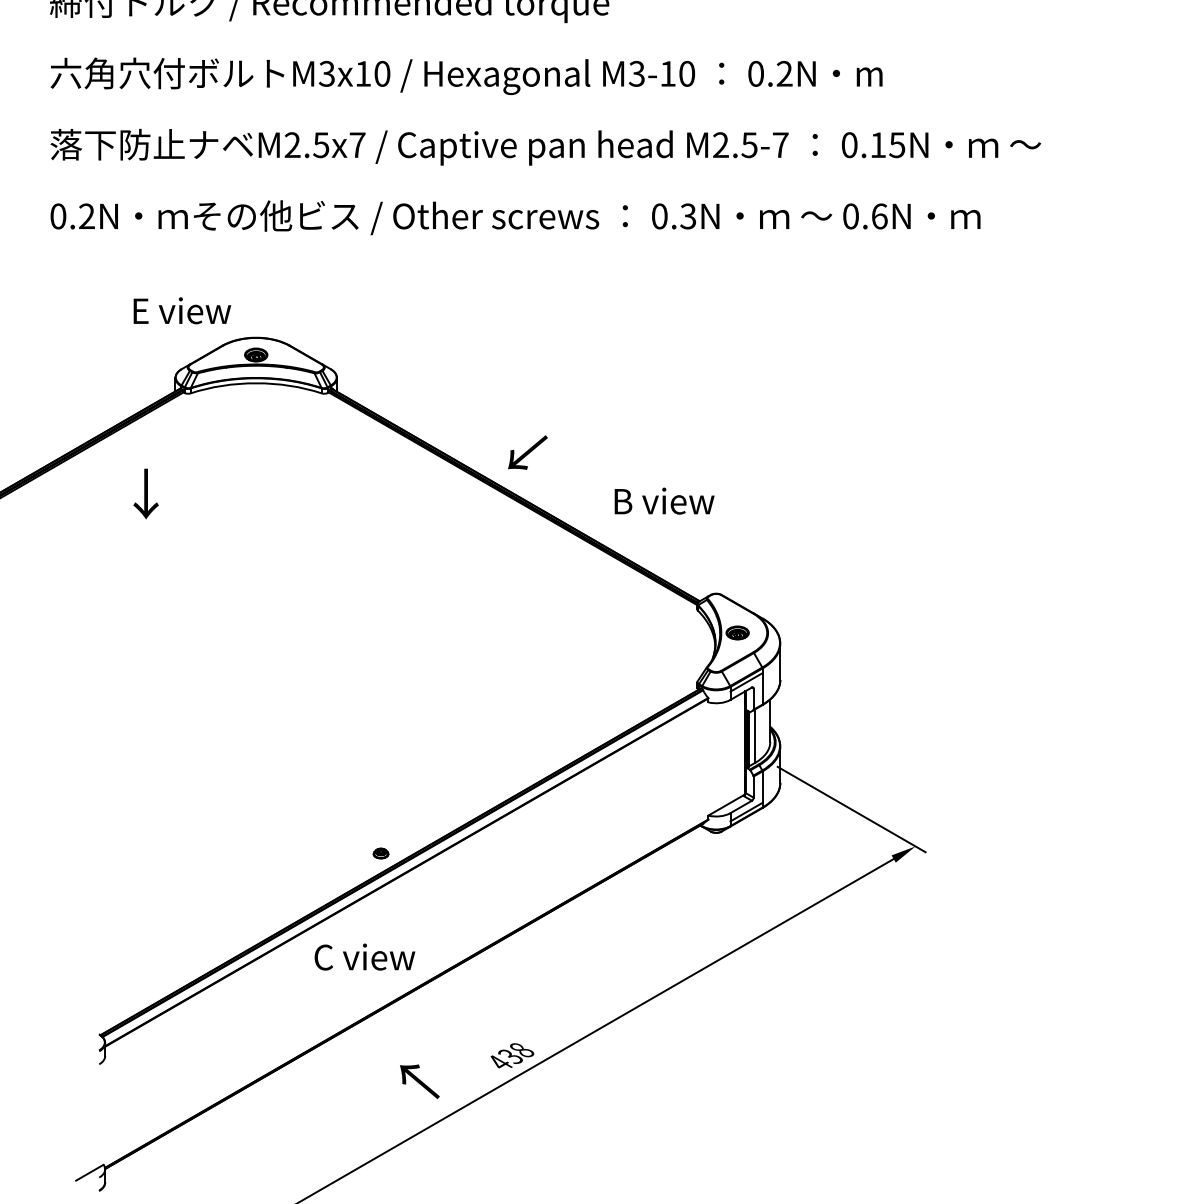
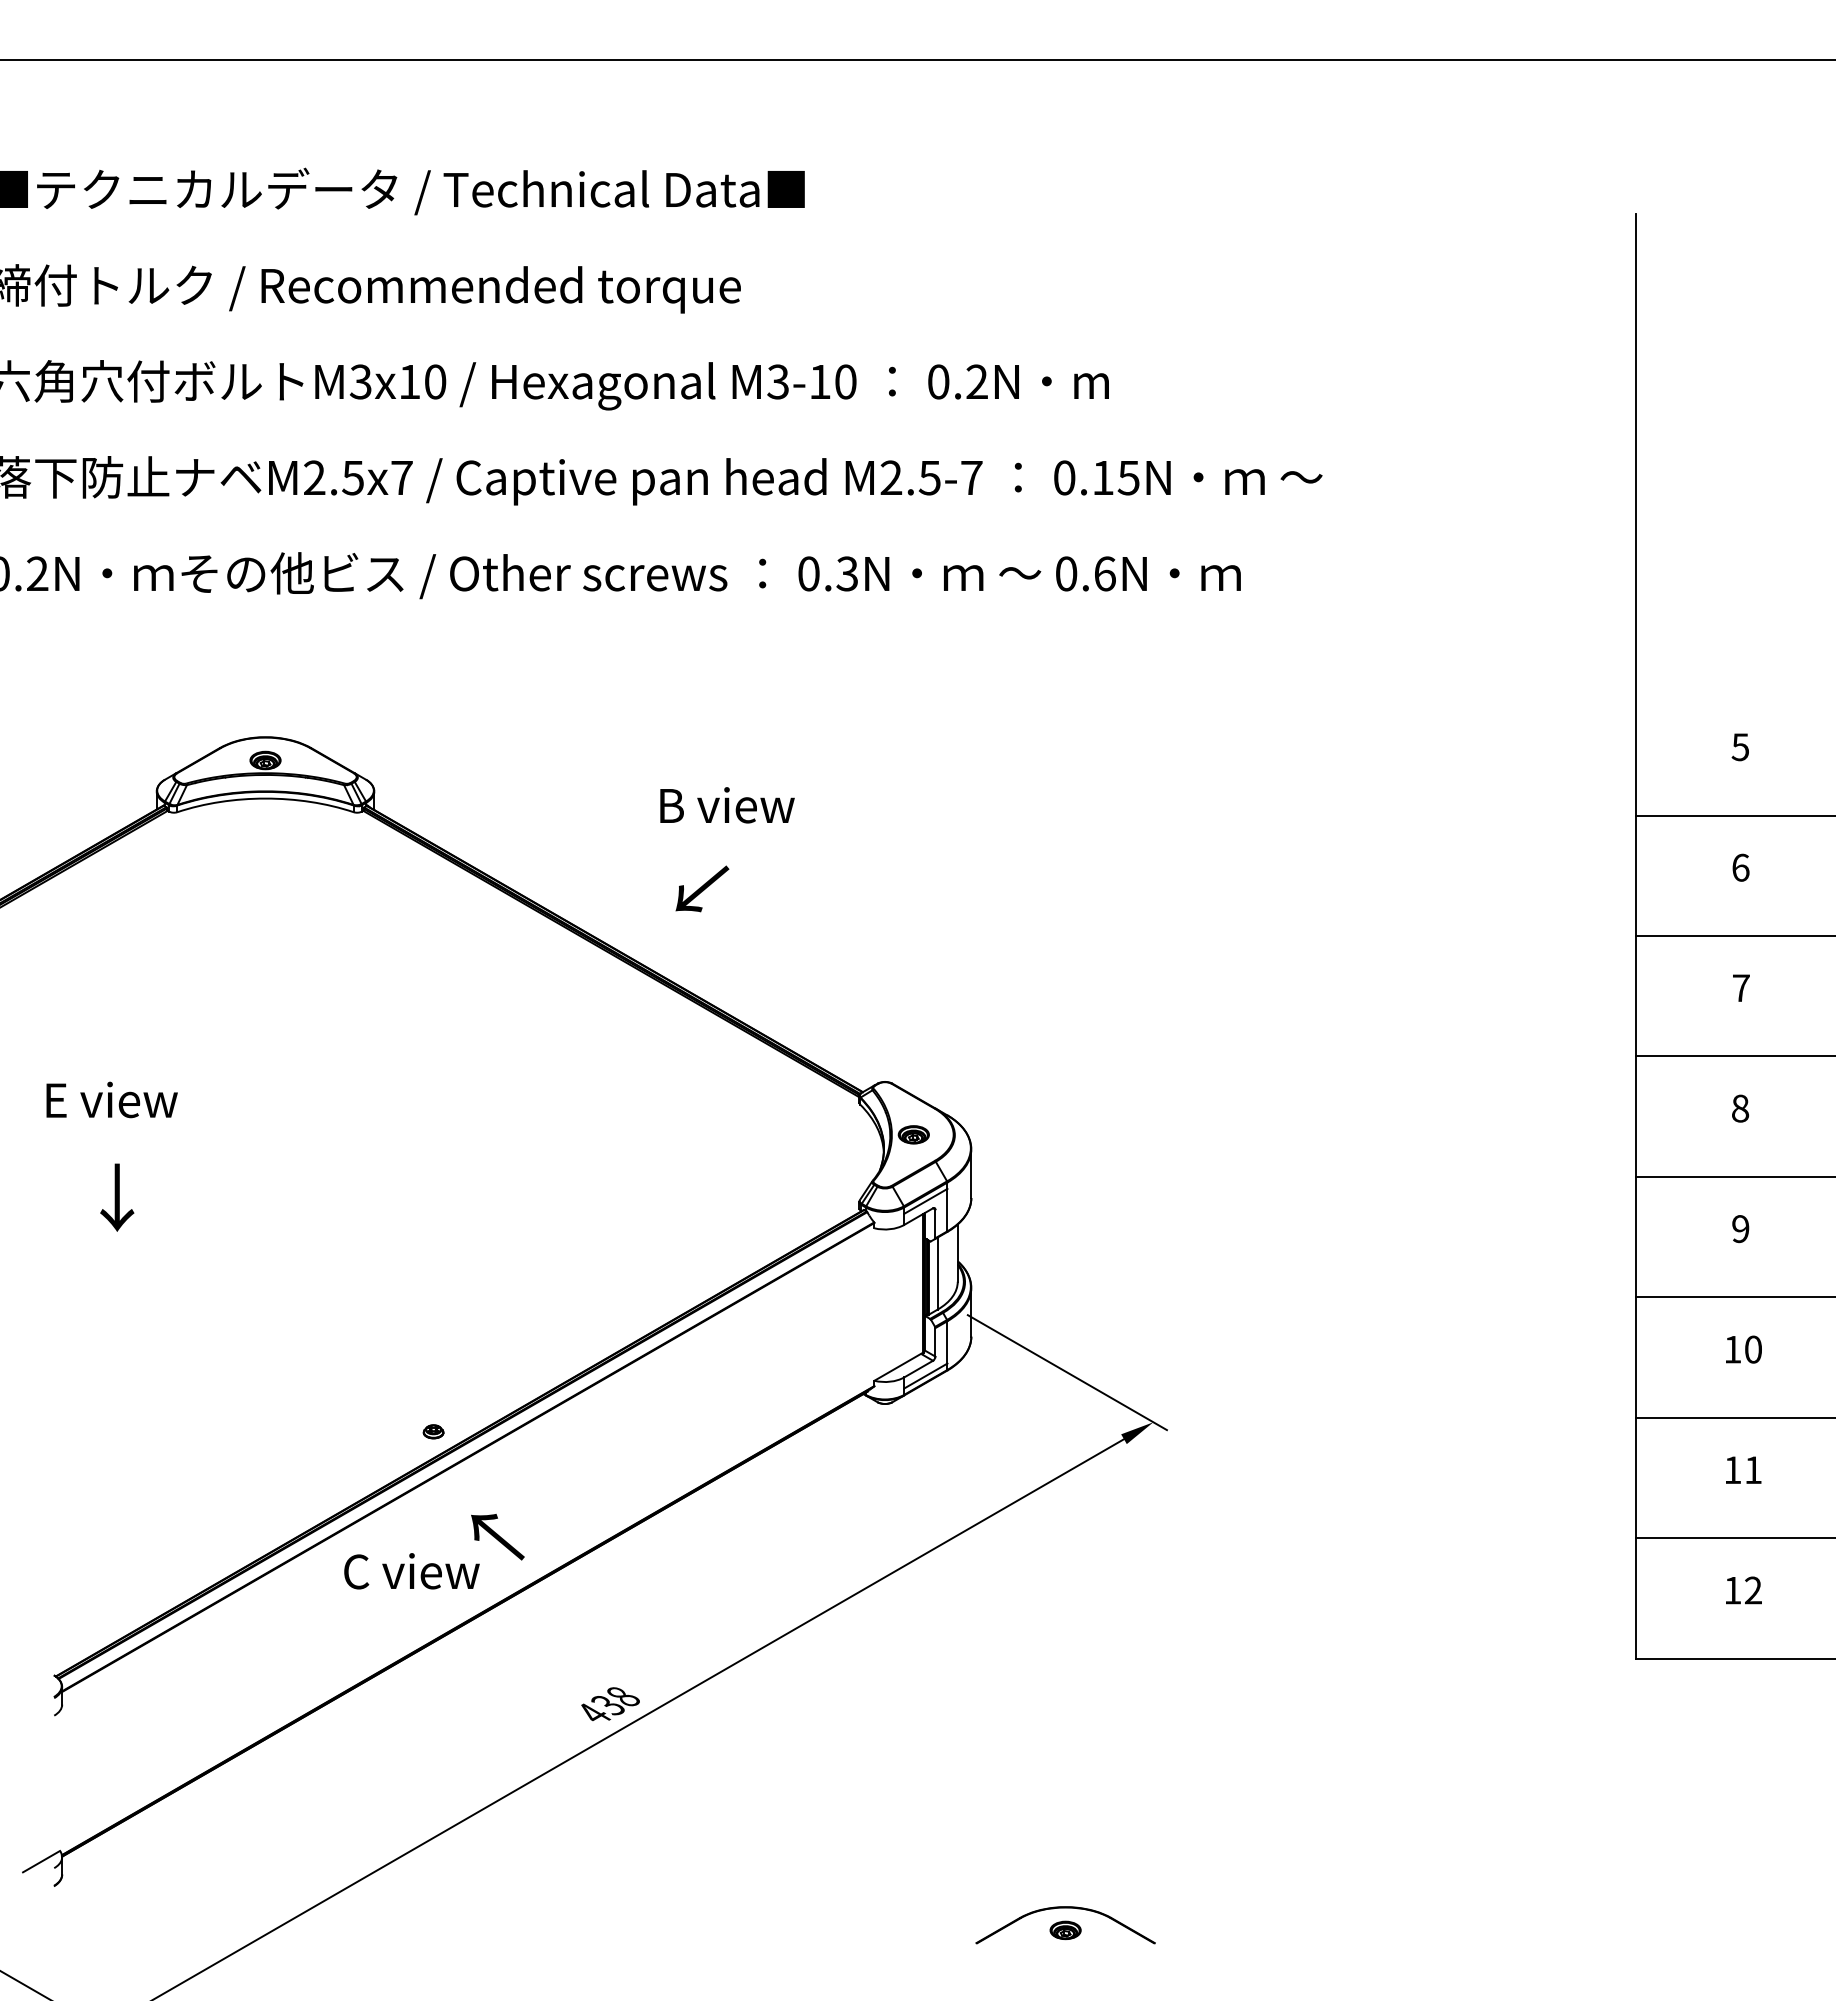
text: (181, 310) -> (111, 1099), moved
text: (527, 452) -> (702, 888), moved
text: (146, 493) -> (117, 1197), moved
text: (664, 501) -> (727, 805), moved
text: (419, 1082) -> (497, 1537), moved

